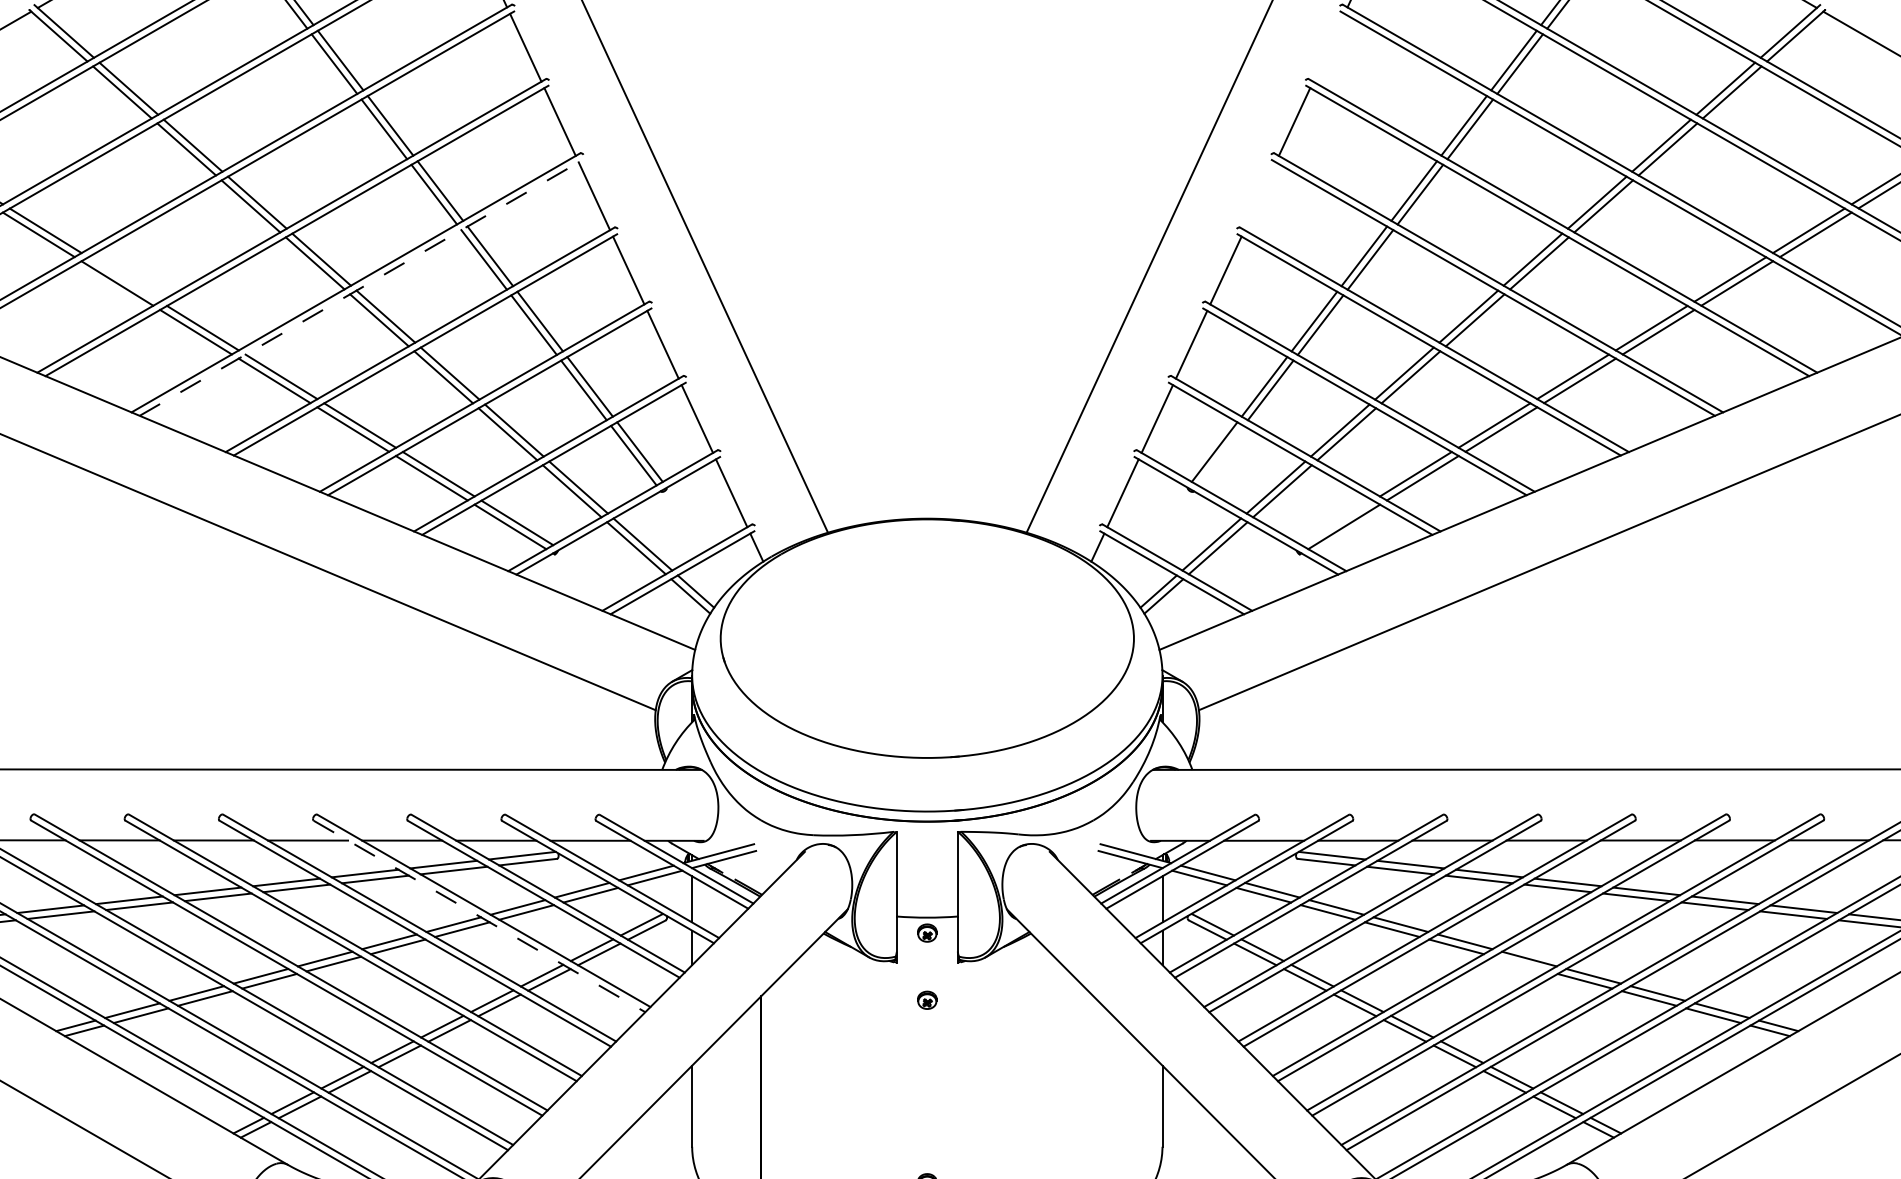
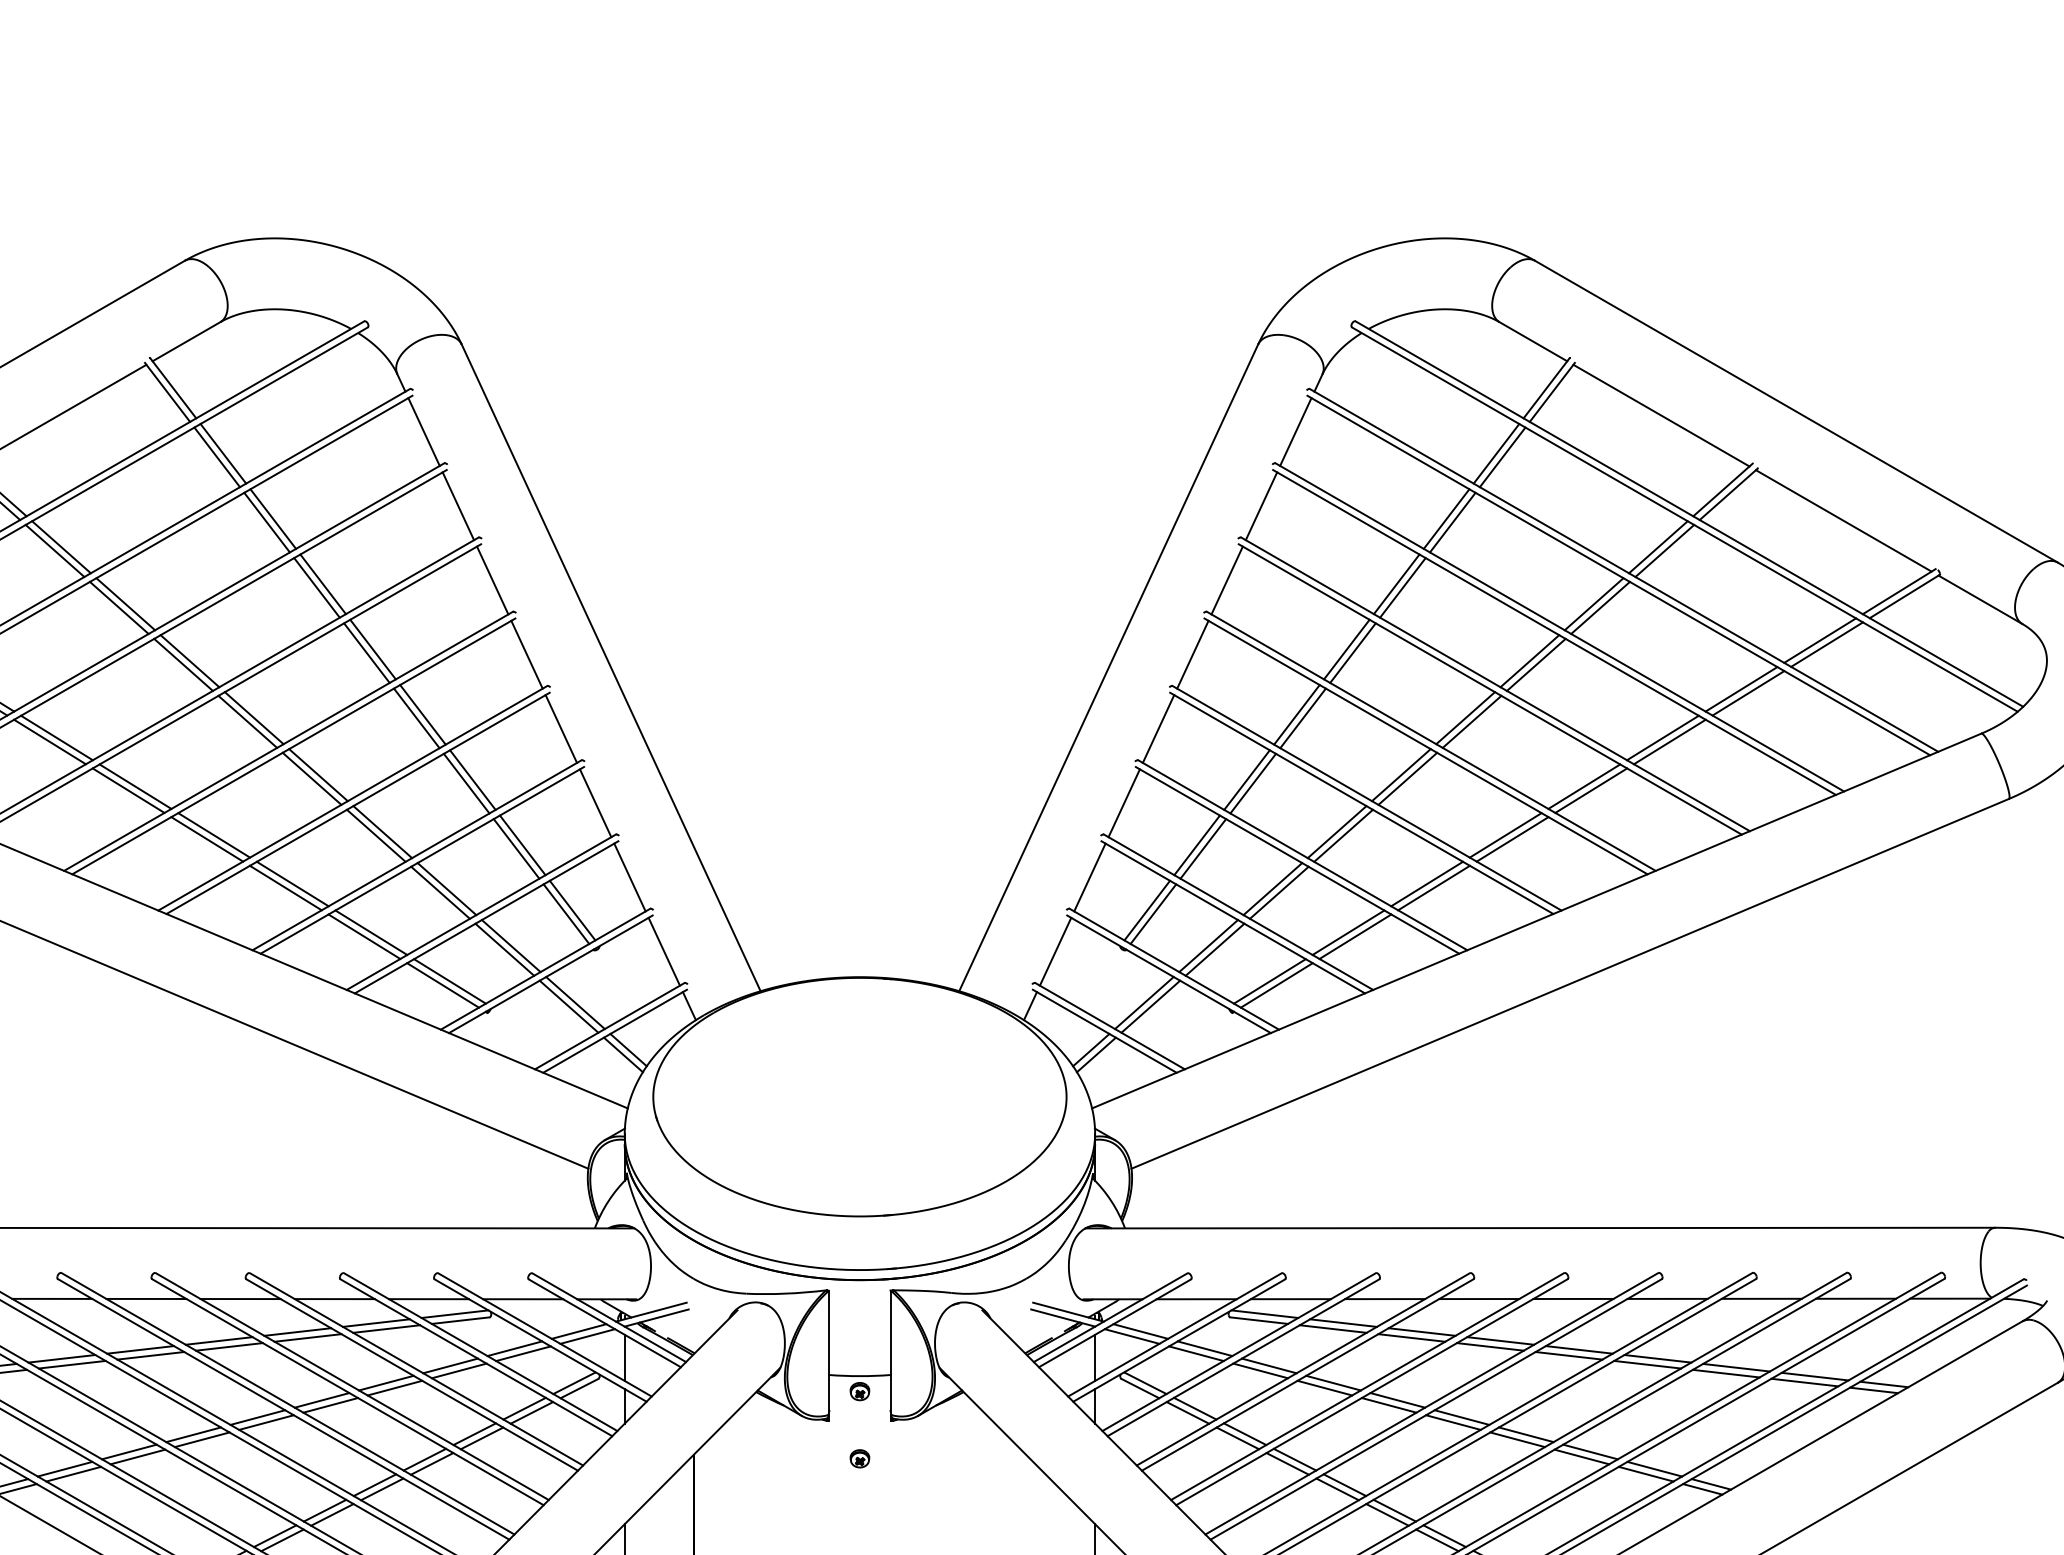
line: (1328, 48) -> (1261, 506), added
line: (1259, 196) -> (1192, 654), added
line: (123, 279) -> (56, 737), added
line: (360, 288) -> (293, 746), dashed -> solid
line: (1220, 455) -> (1153, 913), added
line: (1336, 523) -> (1269, 981), added
line: (479, 917) -> (412, 1375), dashed -> solid
line: (1520, 964) -> (1453, 1422), added

